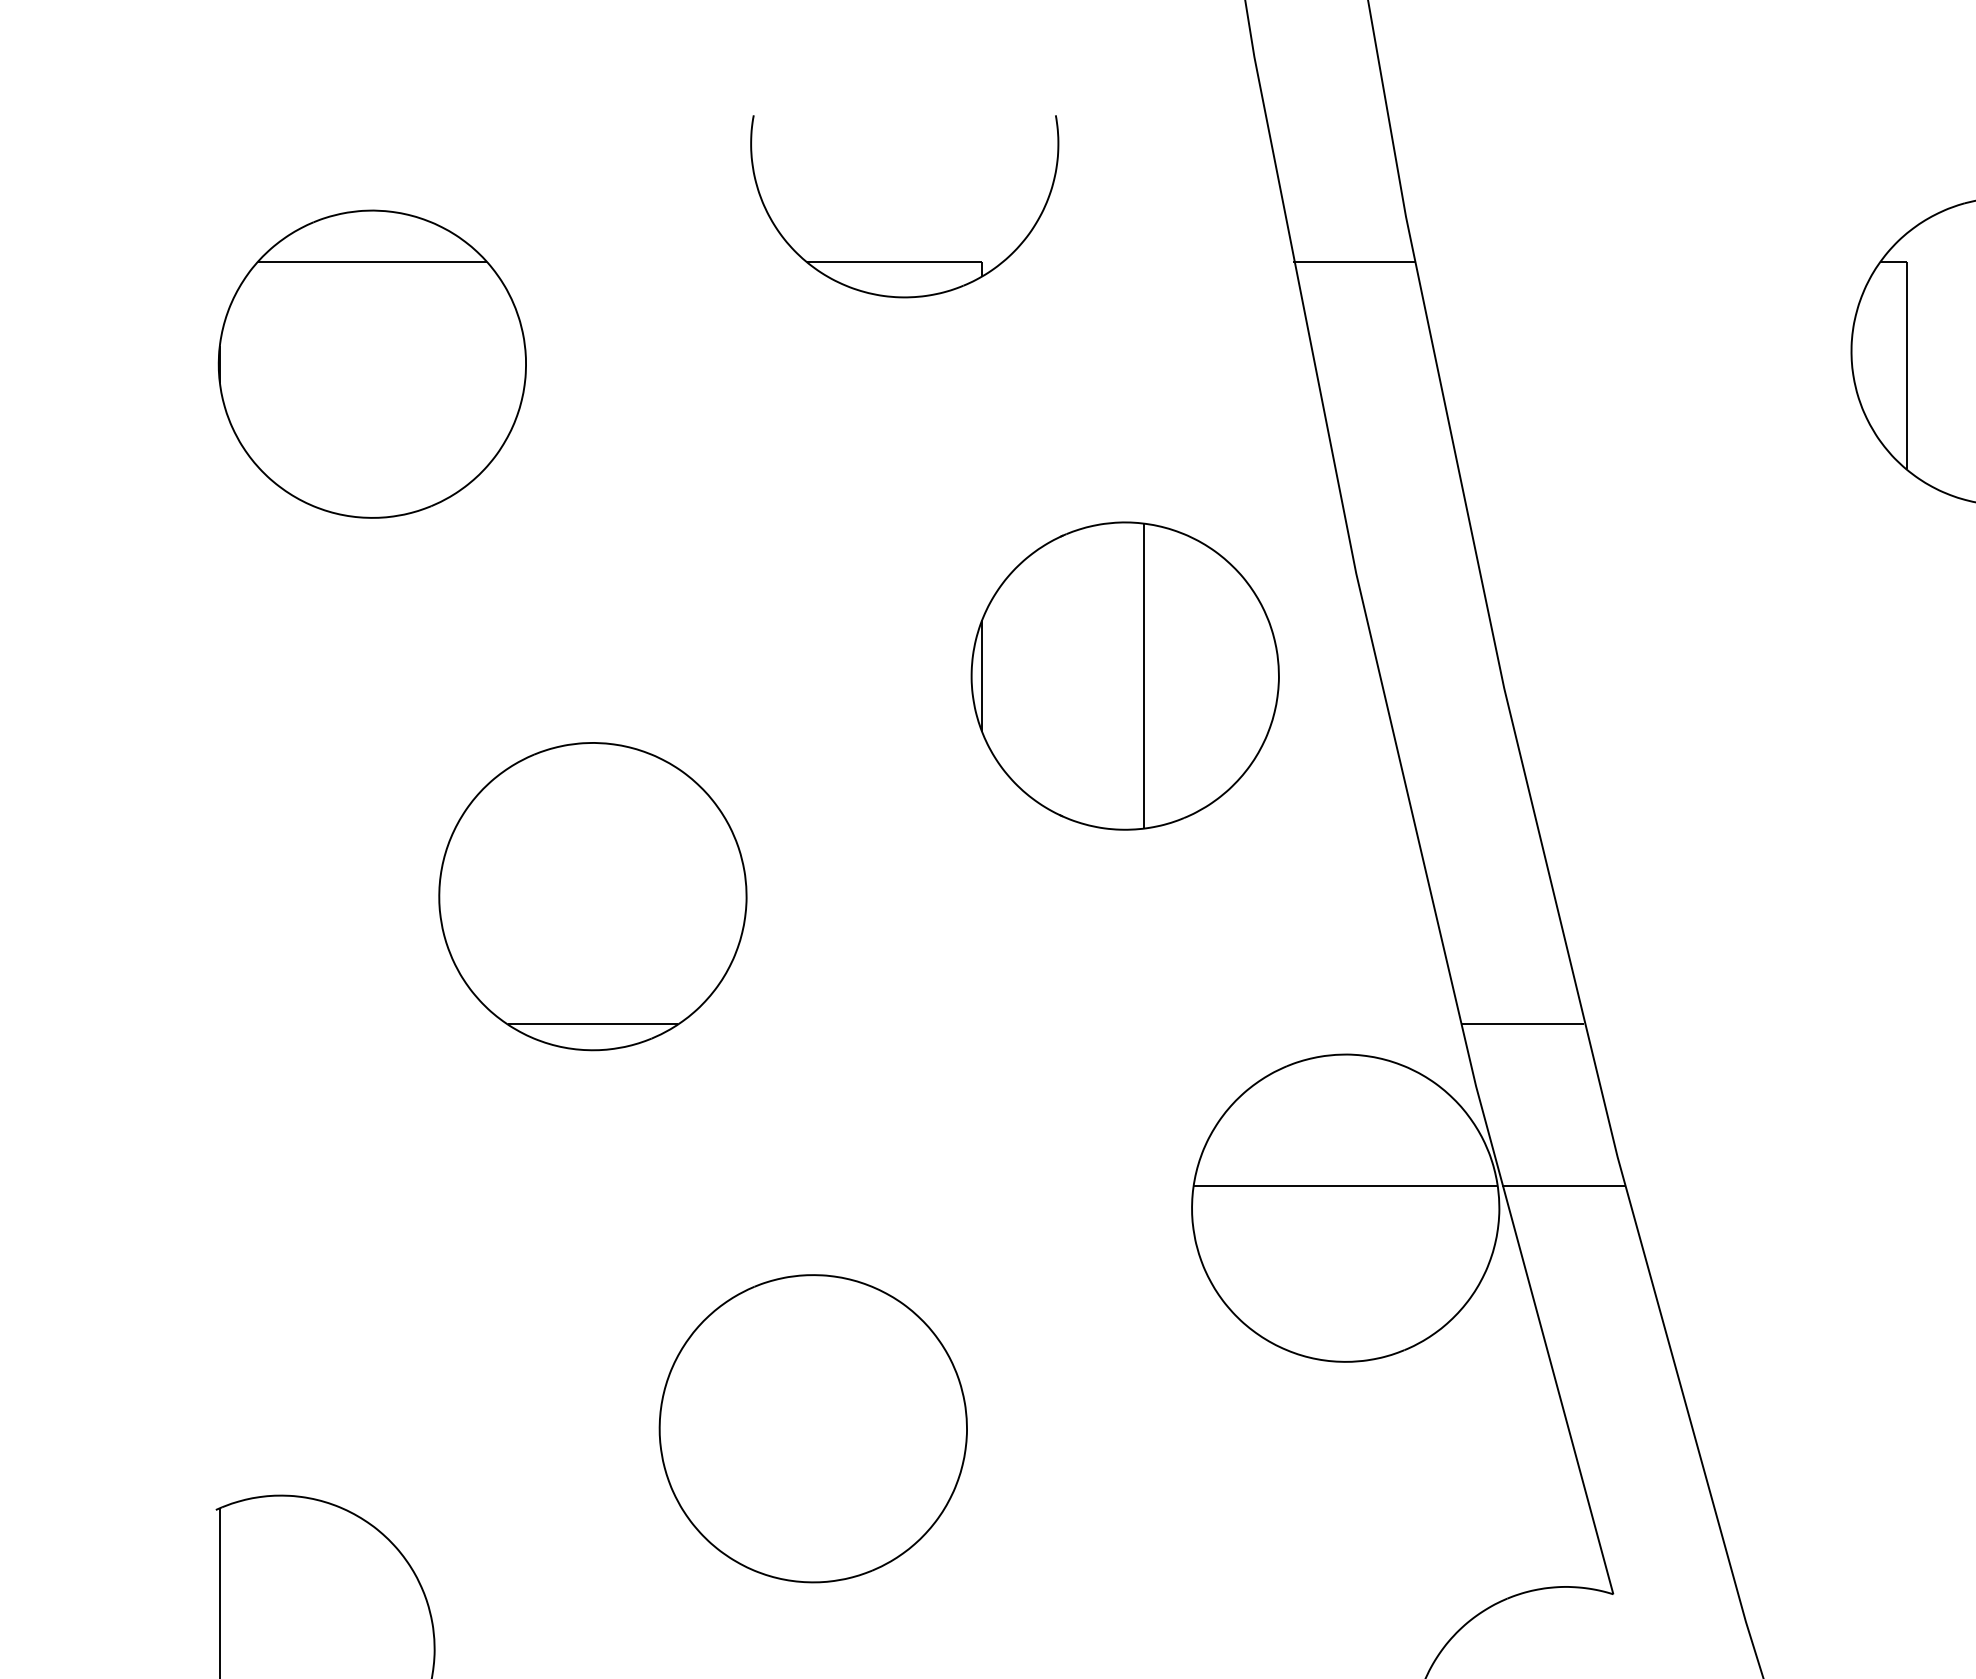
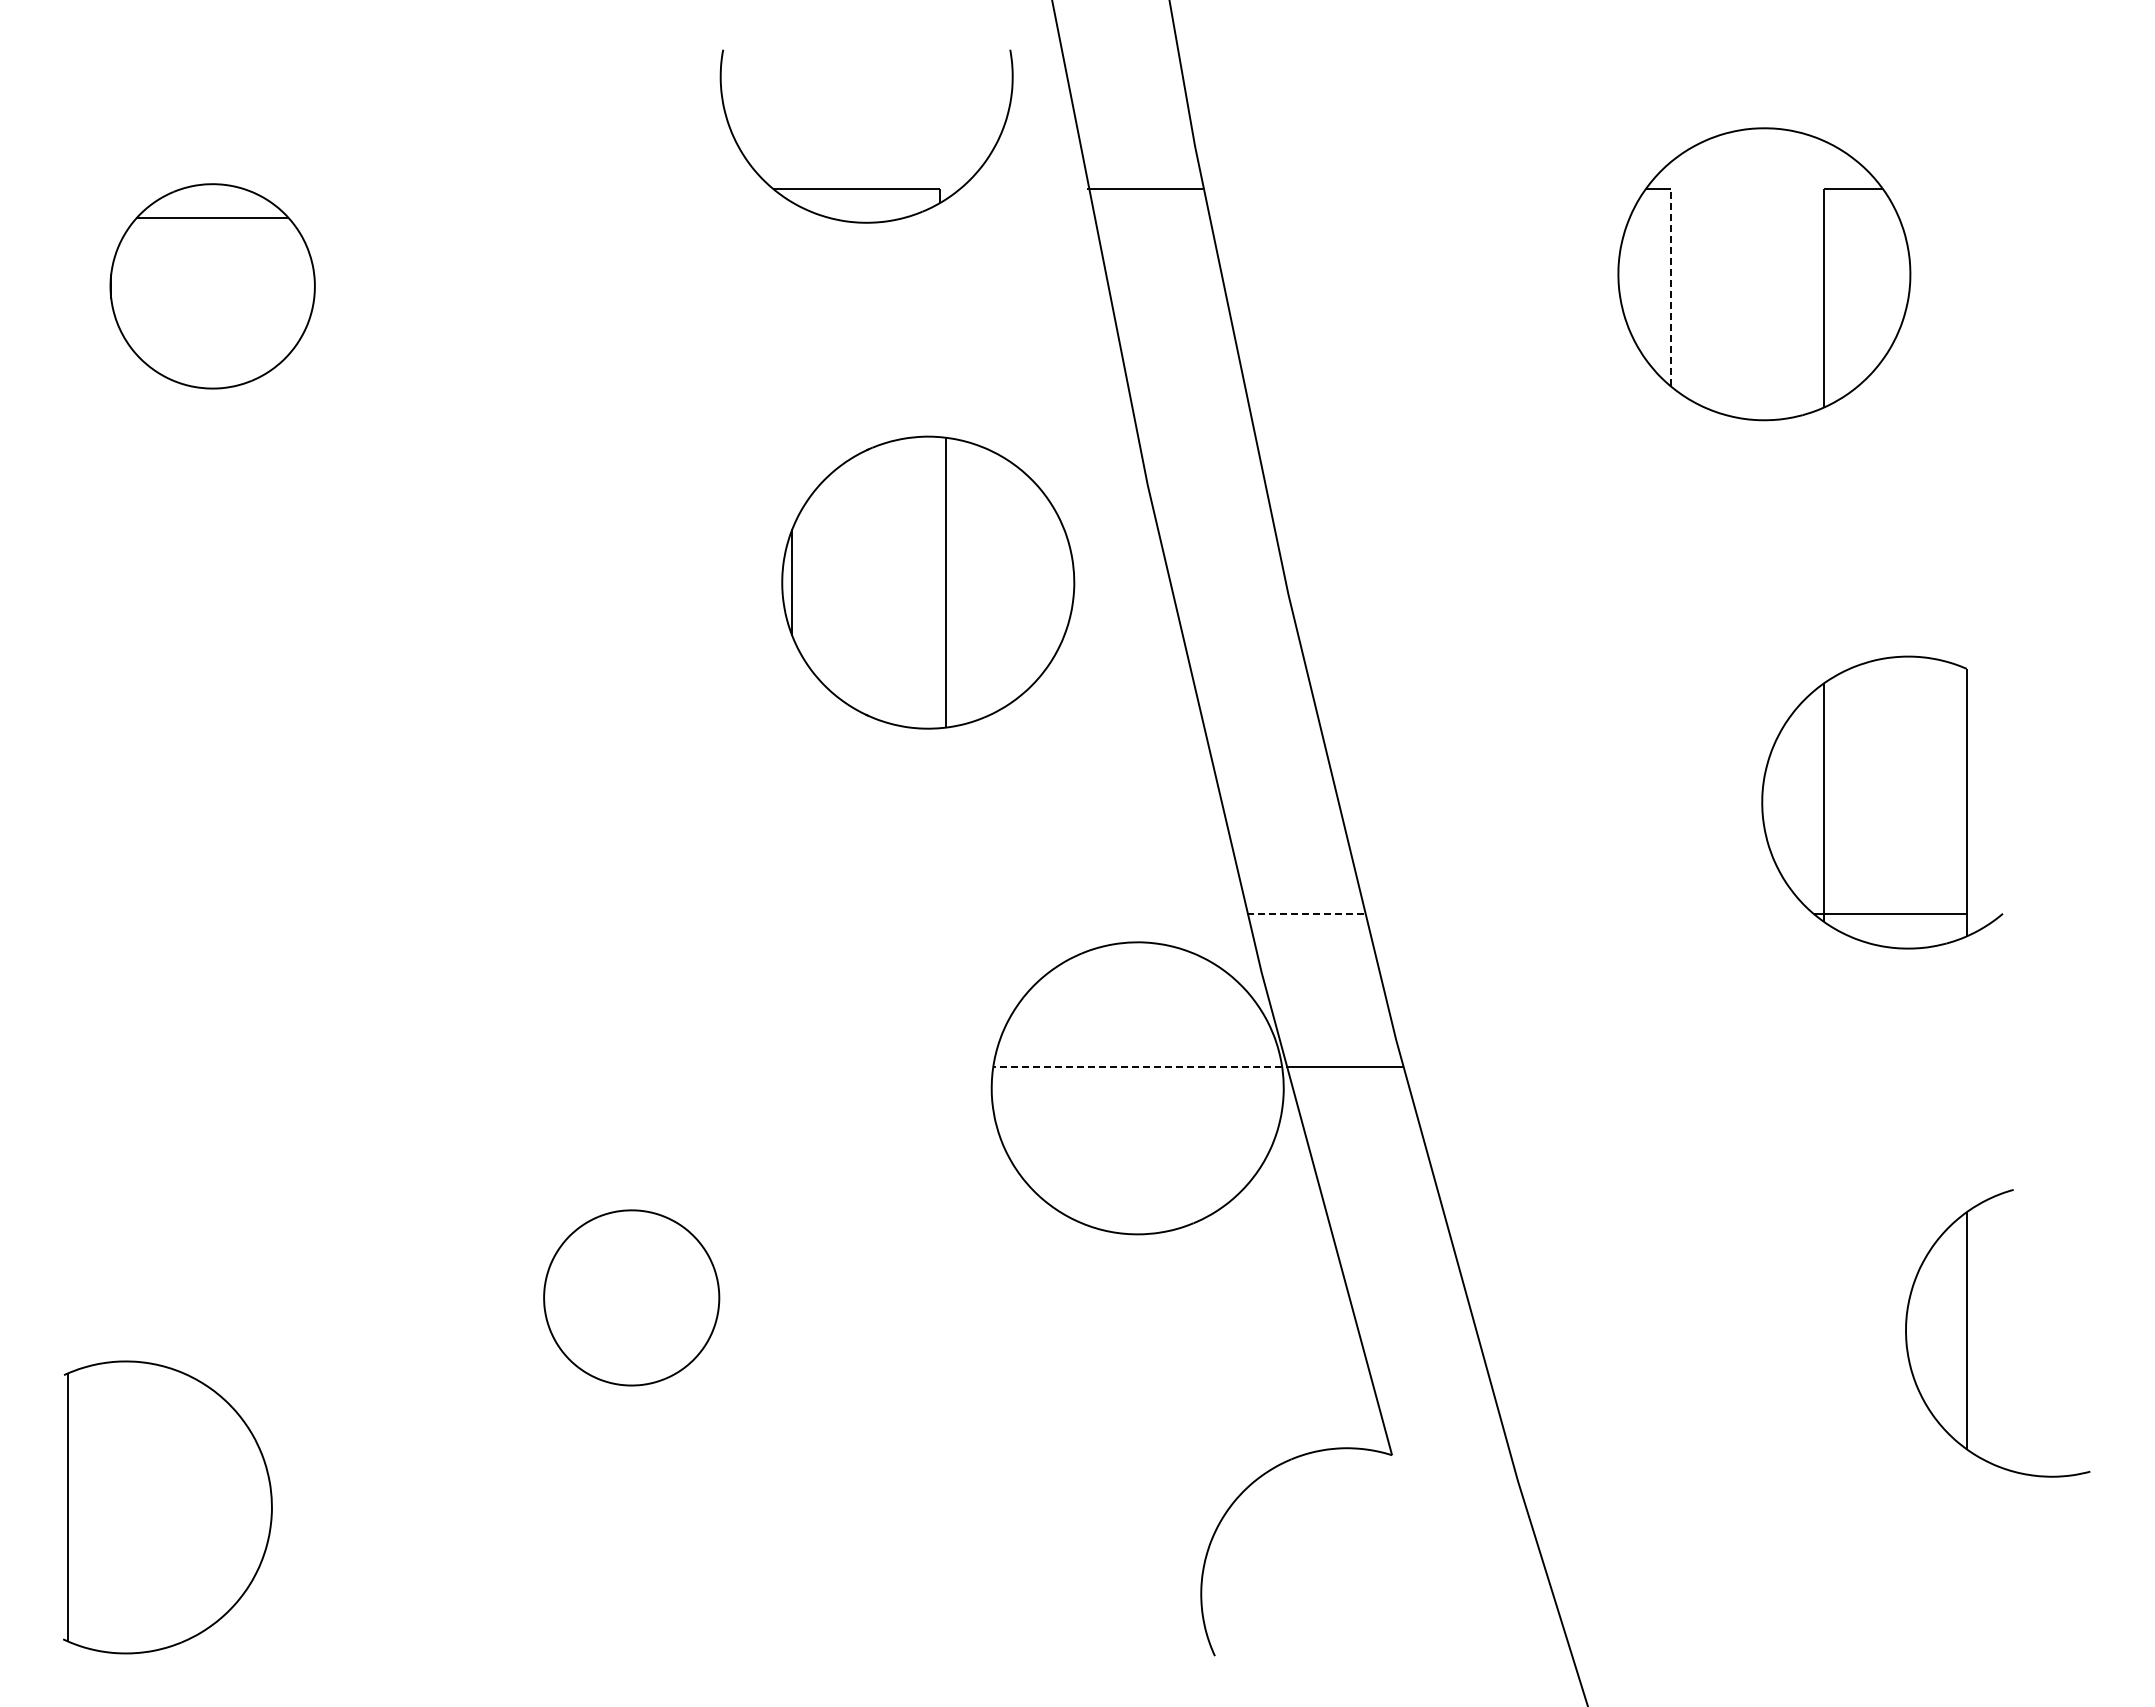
part: (904, 261) -> (866, 188), moved
part: (372, 364) -> (212, 286), size x0.7
line: (1906, 365) -> (1670, 287), solid -> dashed
part: (593, 896) -> (422, 792), removed
line: (1522, 1024) -> (1305, 913), solid -> dashed
line: (1345, 1186) -> (1137, 1067), solid -> dashed
part: (812, 1428) -> (631, 1297), size x0.6

